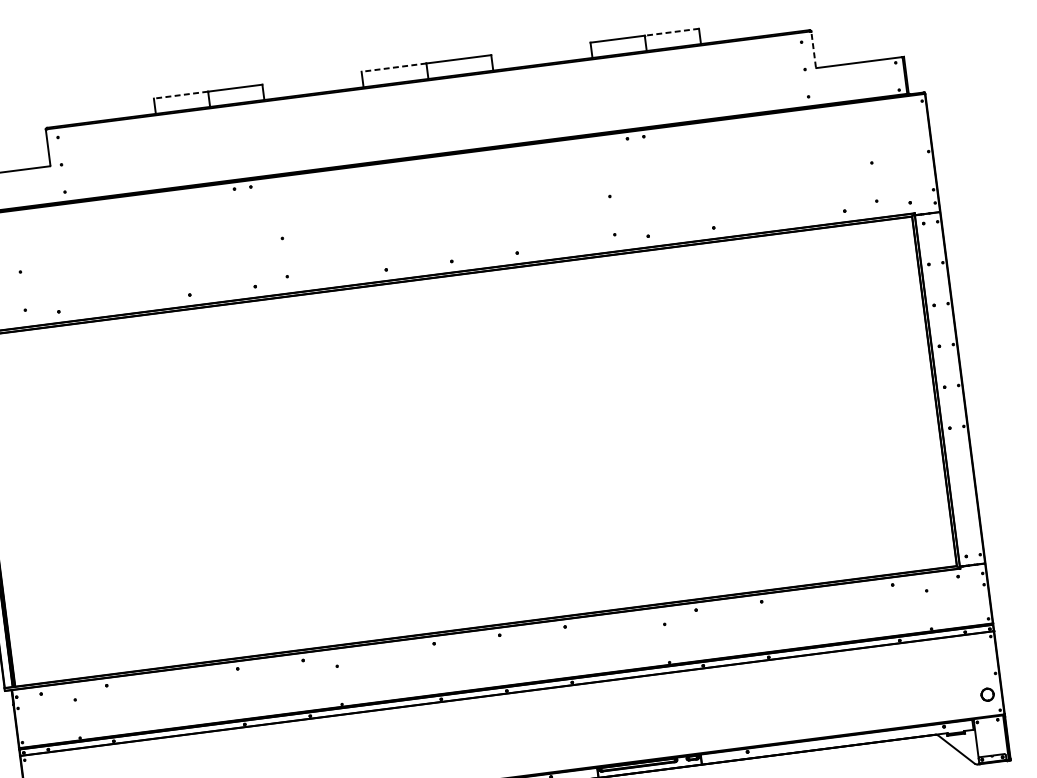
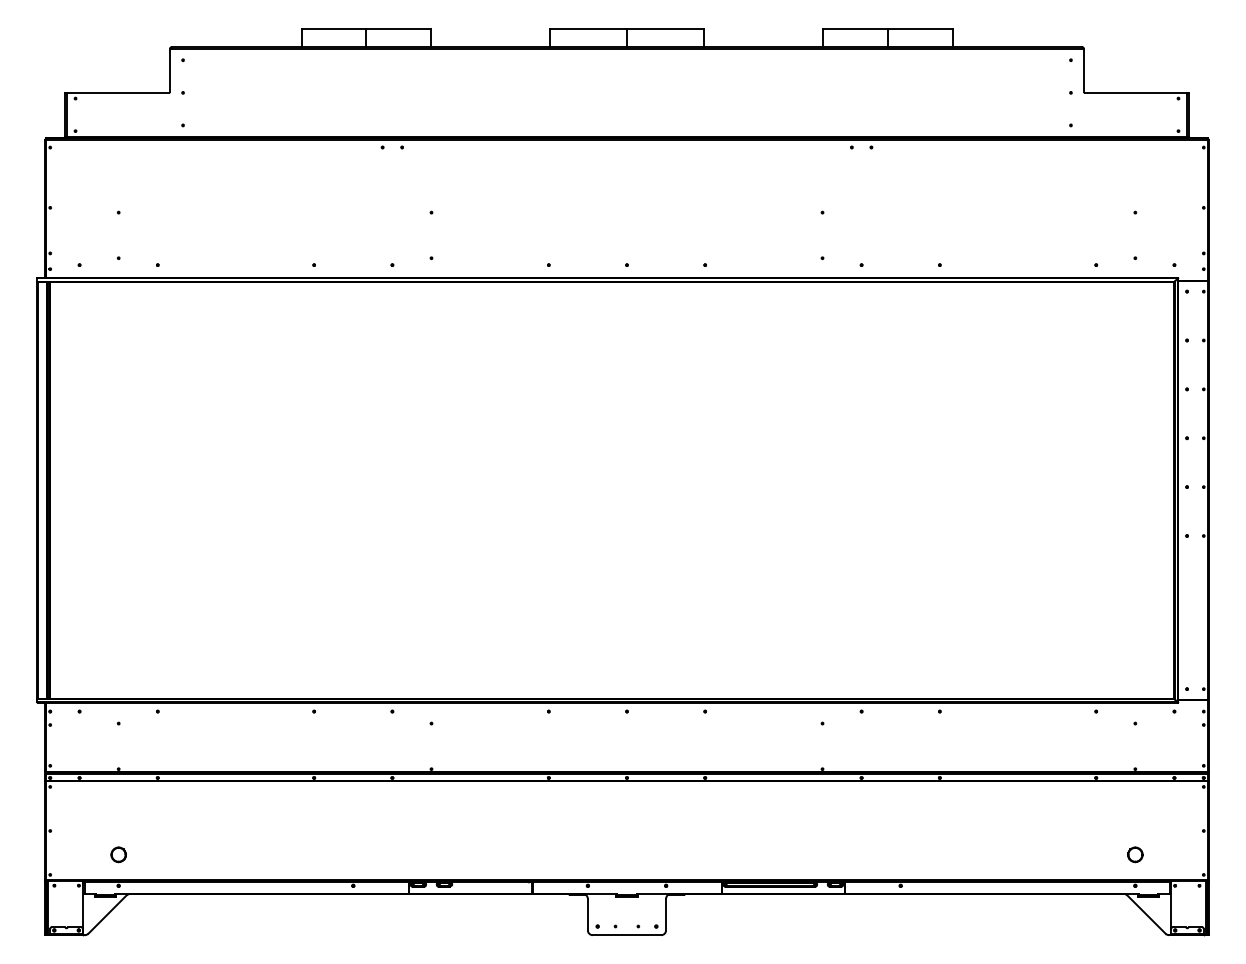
line: (671, 32) -> (919, 29), dashed -> solid
line: (814, 49) -> (1084, 70), dashed -> solid
line: (394, 67) -> (588, 28), dashed -> solid
line: (180, 95) -> (333, 29), dashed -> solid
part: (987, 694) -> (1135, 854), moved

